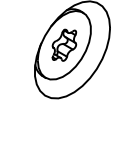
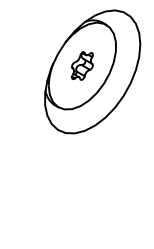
part: (64, 44) -> (82, 65), size x0.7

